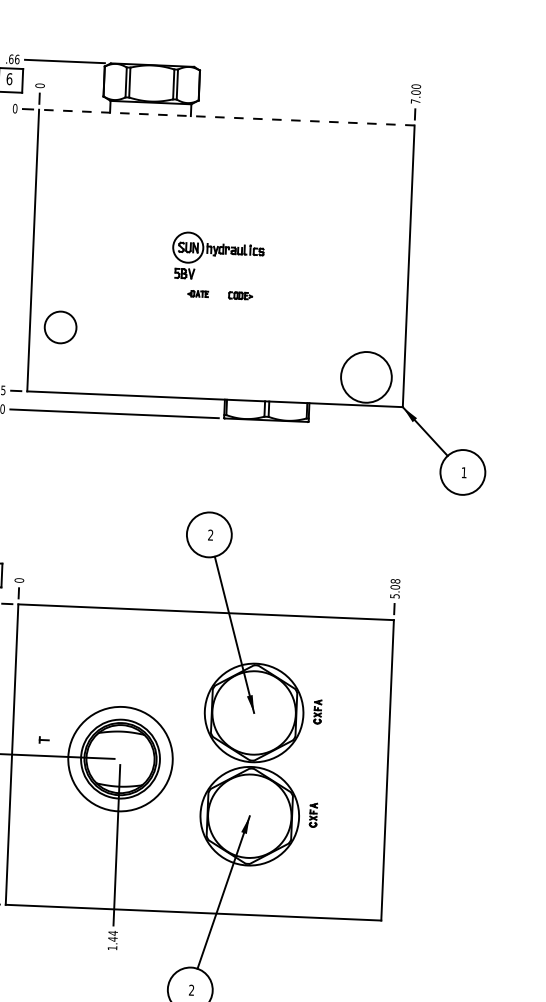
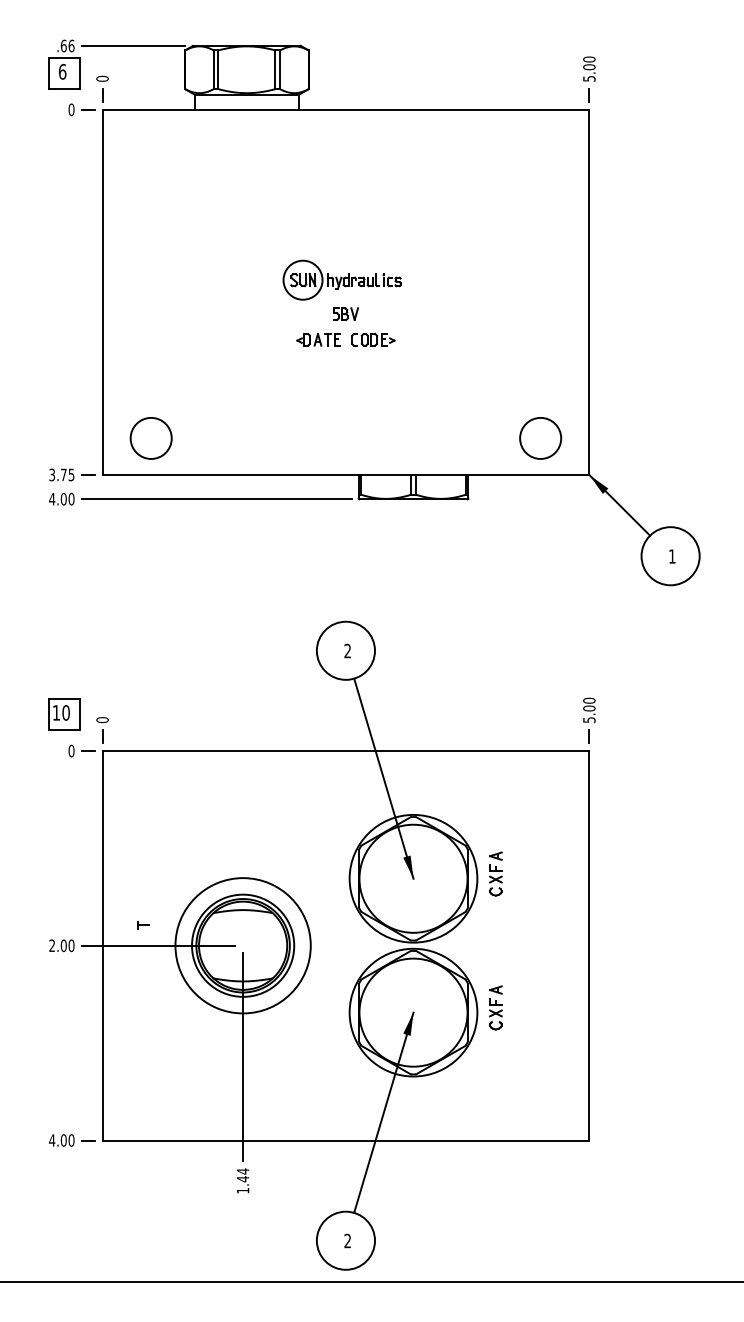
text: (415, 101) -> (589, 78), 7.00 -> 5.00
line: (226, 117) -> (345, 109), dashed -> solid
part: (184, 273) -> (345, 313), moved
part: (198, 293) -> (318, 339), size x1.67
part: (240, 295) -> (373, 339), size x1.43
circle: (60, 327) -> (150, 438), moved
circle: (366, 376) -> (540, 437), size x0.62
text: (395, 581) -> (589, 700), 5.08 -> 5.00
part: (317, 711) -> (495, 873), size x1.43
part: (313, 814) -> (495, 1007), size x1.43

